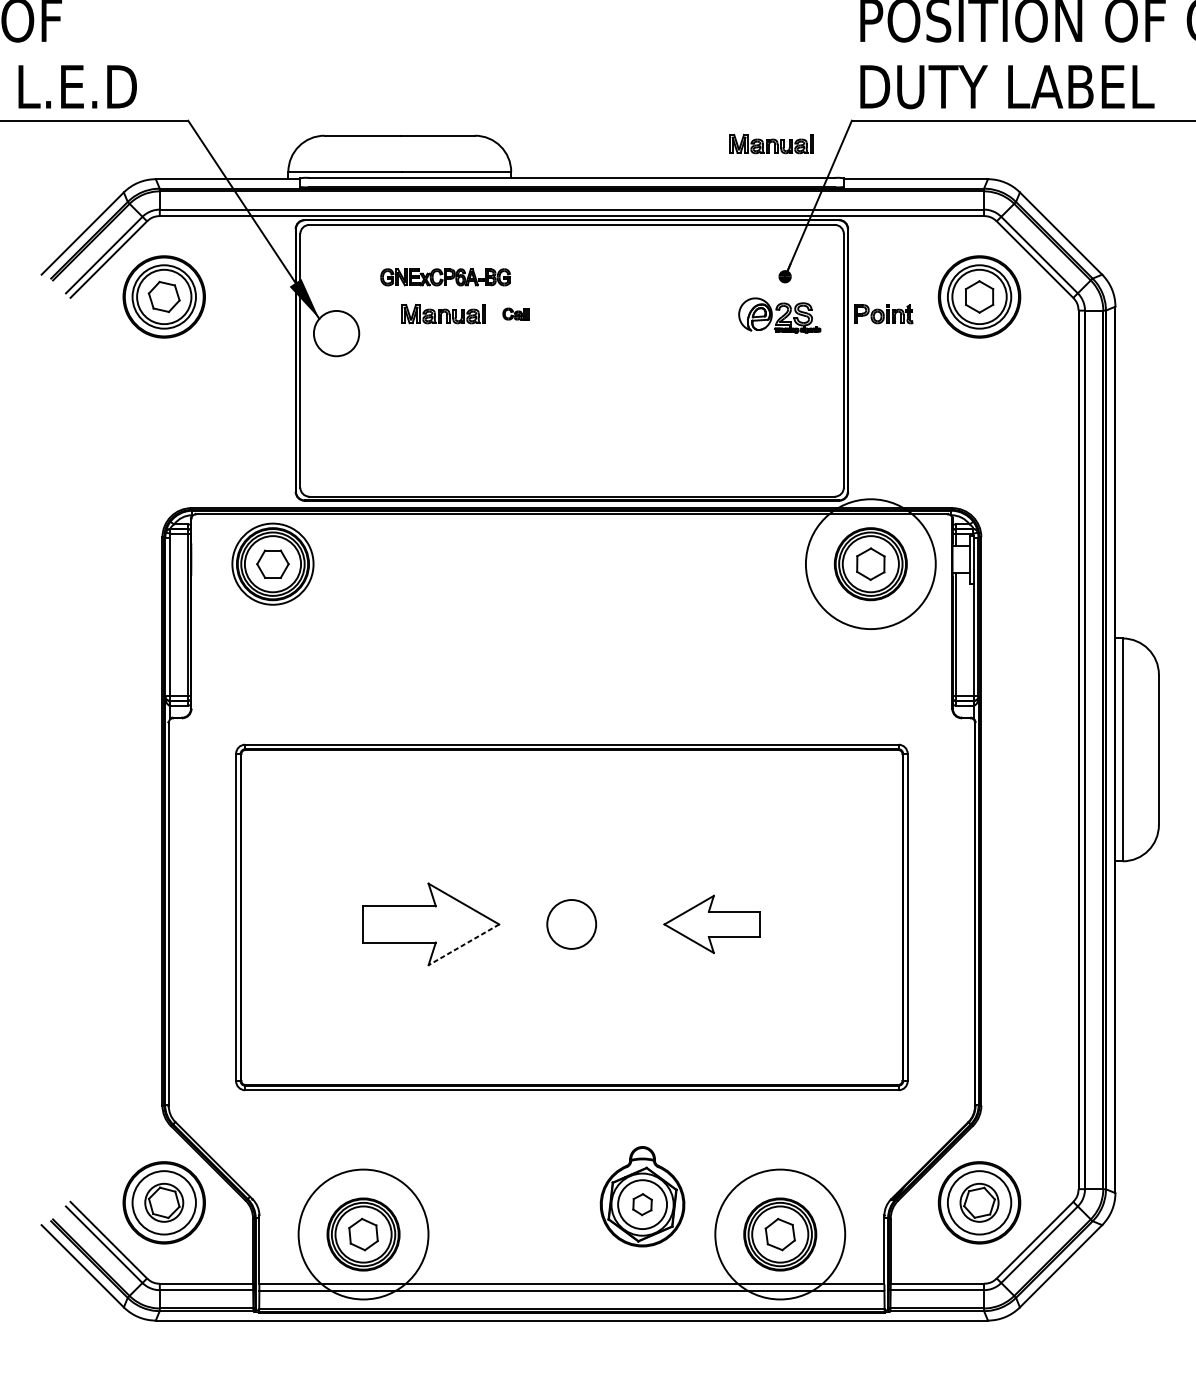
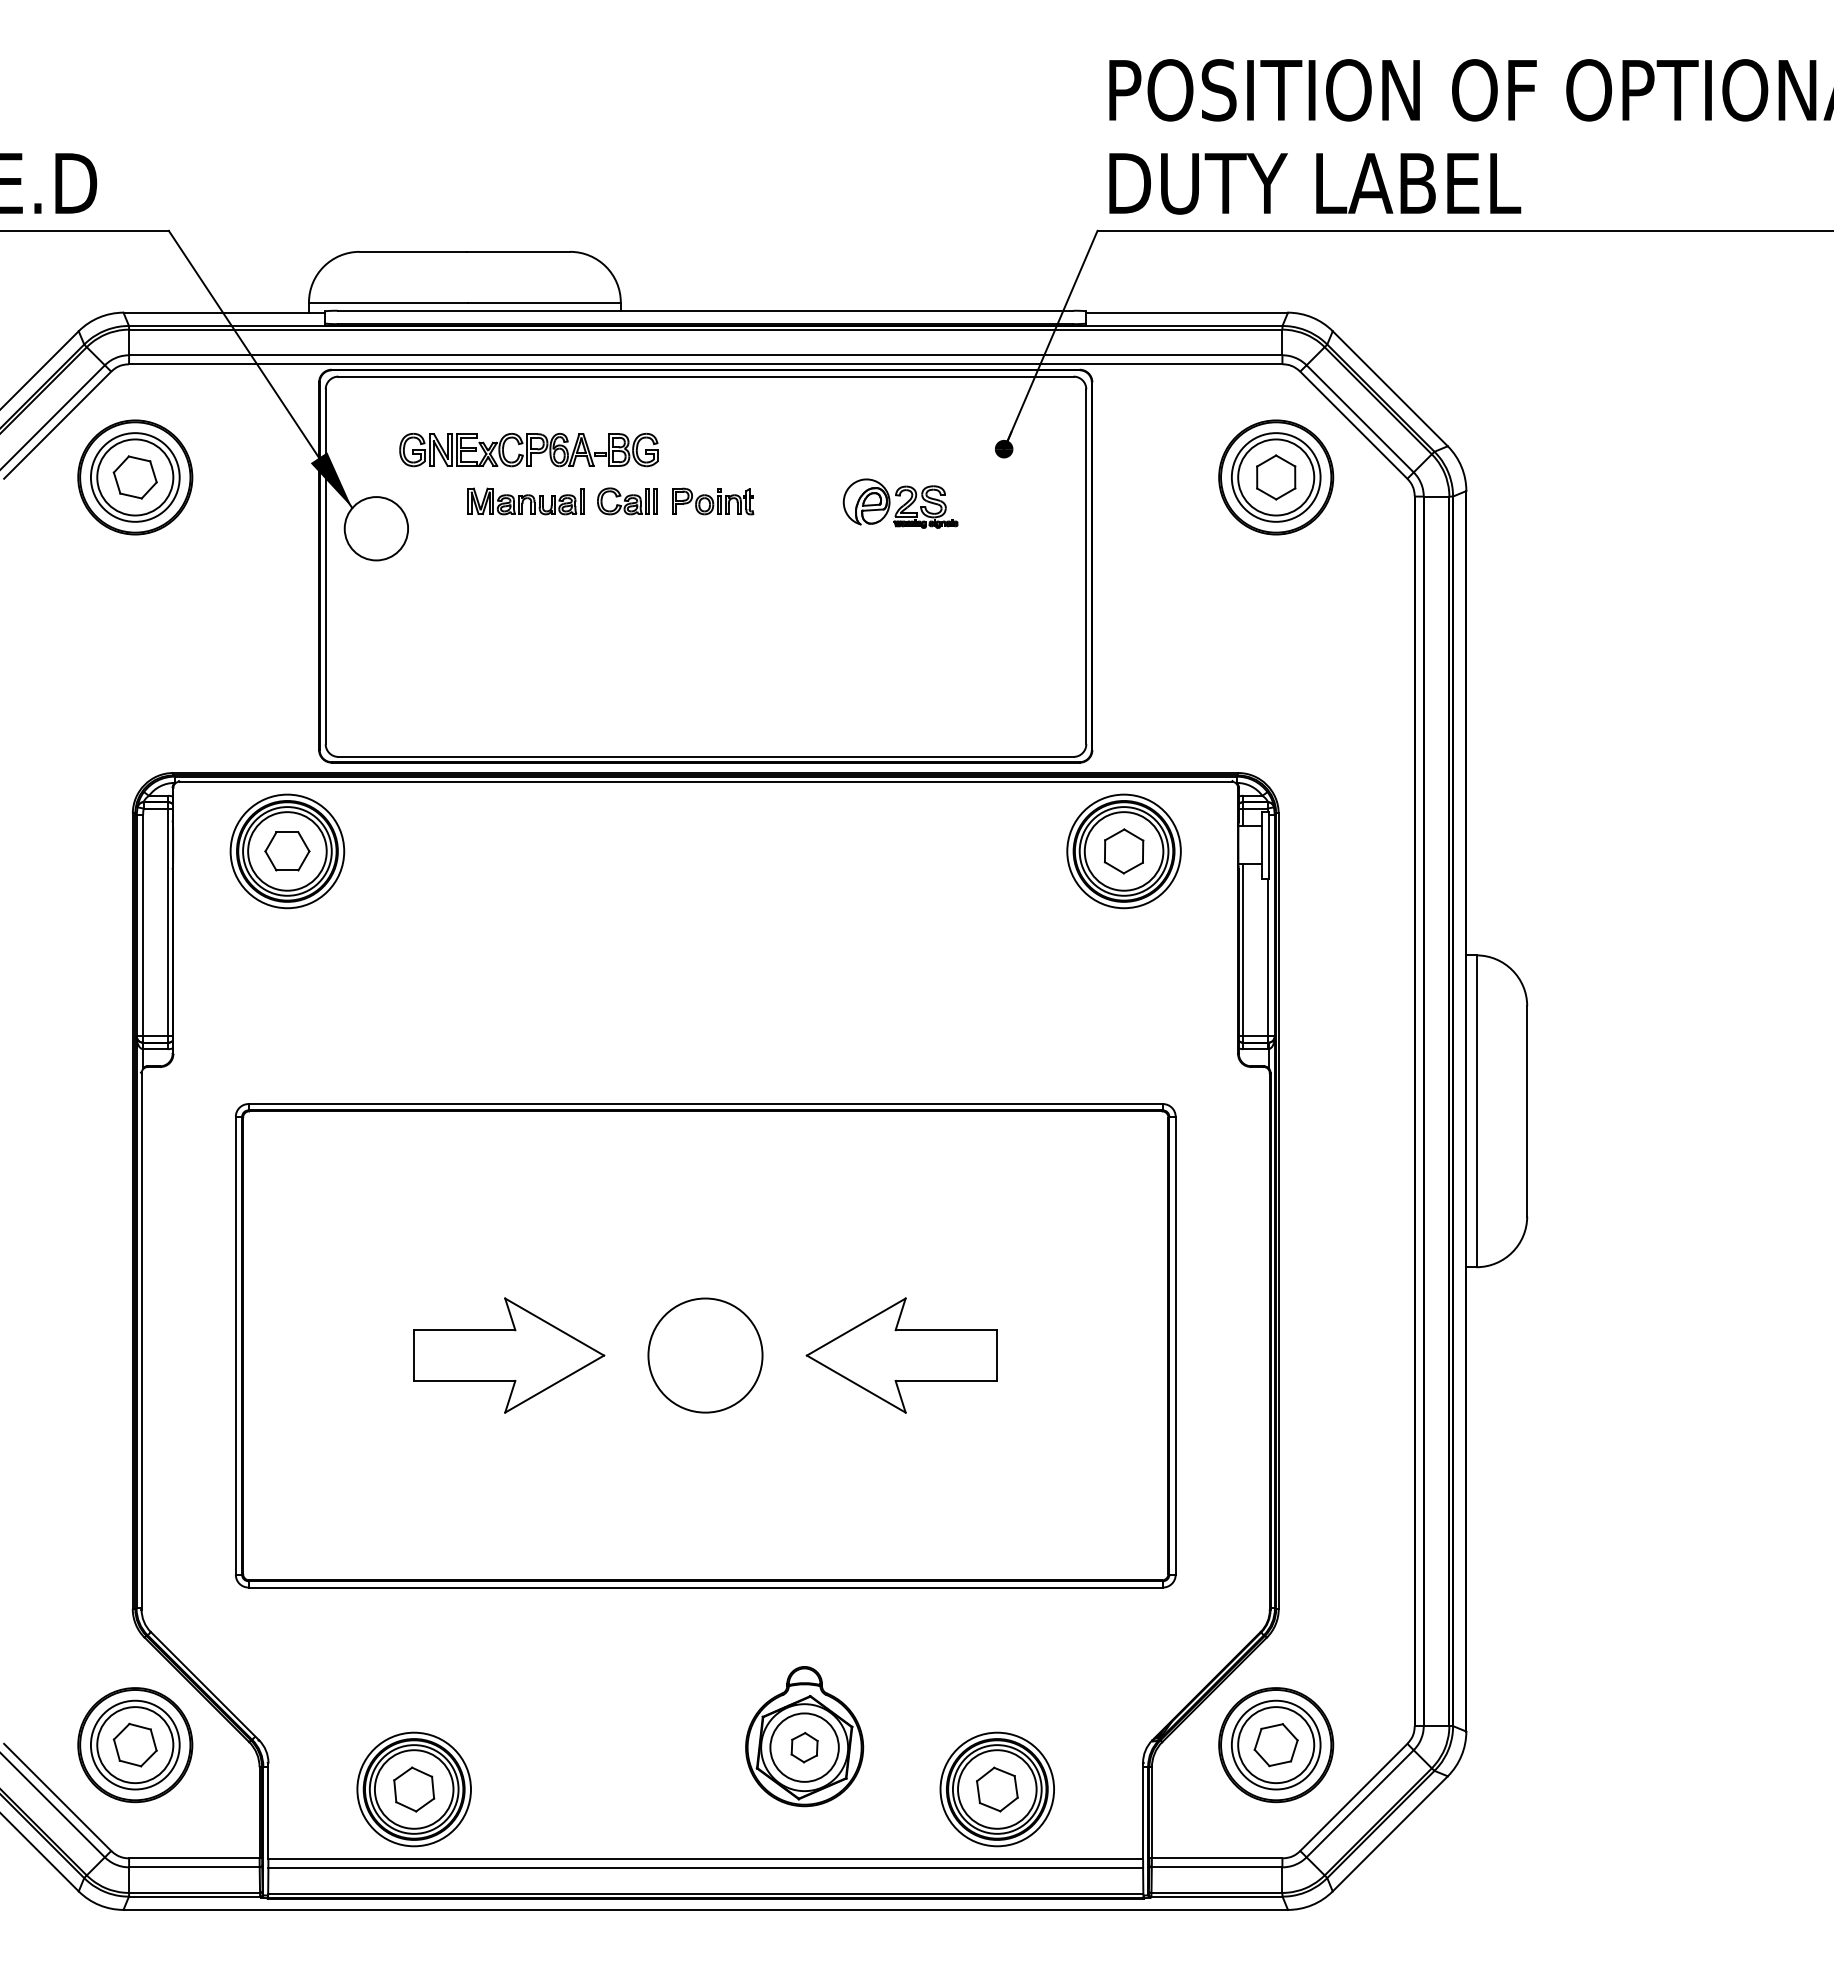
part: (771, 144) -> (984, 263), removed
part: (445, 276) -> (528, 449), size x1.43
part: (515, 314) -> (627, 501), size x1.67
part: (884, 314) -> (713, 501), moved
part: (779, 315) -> (900, 503), moved
circle: (870, 564) -> (1123, 851), size x0.62
circle: (571, 924) -> (705, 1355), size x1.67
part: (711, 924) -> (901, 1355), size x1.43
line: (463, 945) -> (554, 1384), dashed -> solid
circle: (164, 1203) -> (135, 1745), size x1.43
circle: (979, 1203) -> (1276, 1745), size x1.43
circle: (363, 1234) -> (413, 1789), size x0.62
circle: (780, 1234) -> (997, 1789), size x0.62

